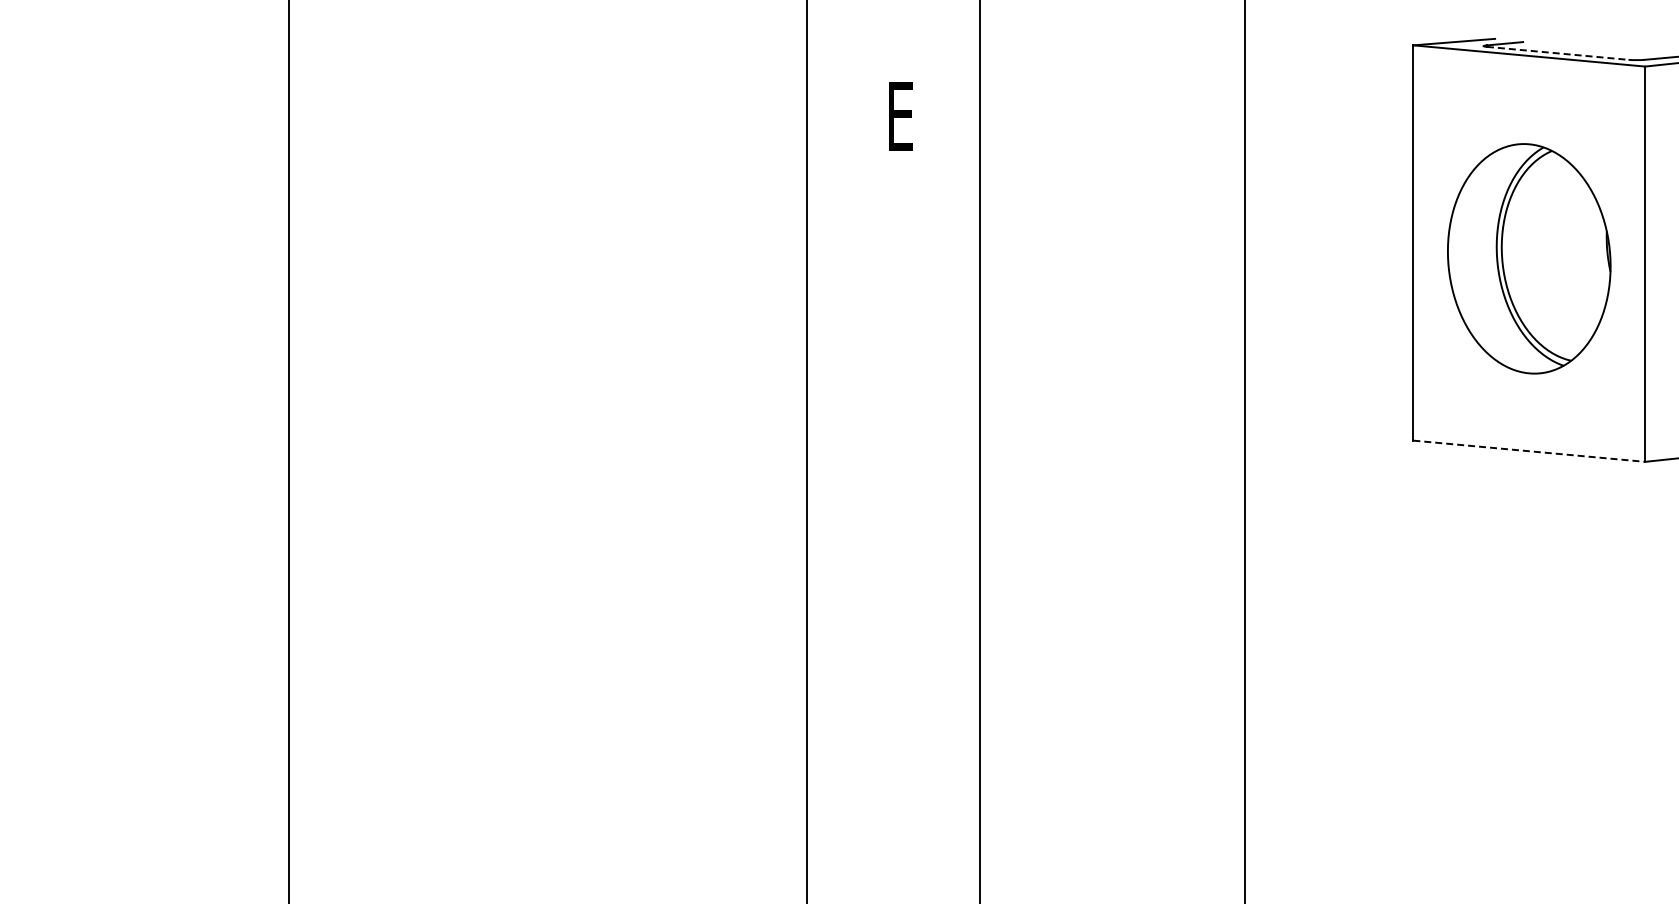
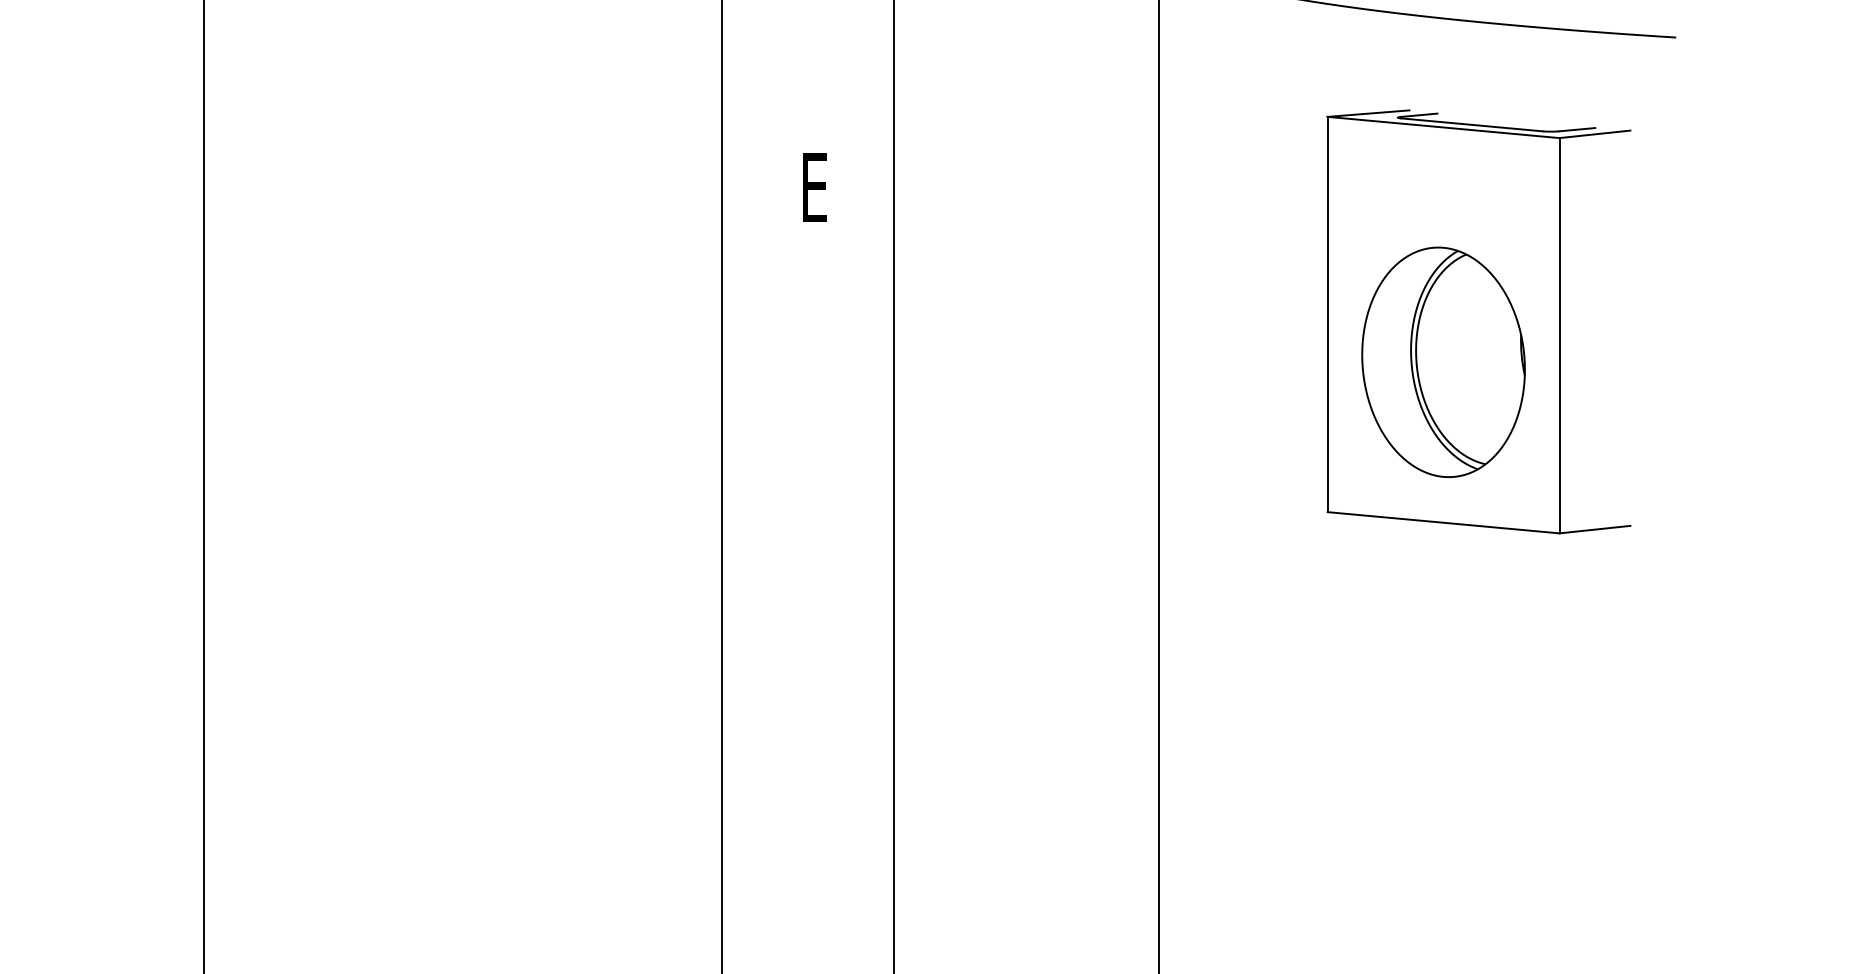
line: (1558, 52) -> (1472, 124), dashed -> solid
part: (1529, 257) -> (1443, 361), moved
line: (1530, 450) -> (1444, 522), dashed -> solid

